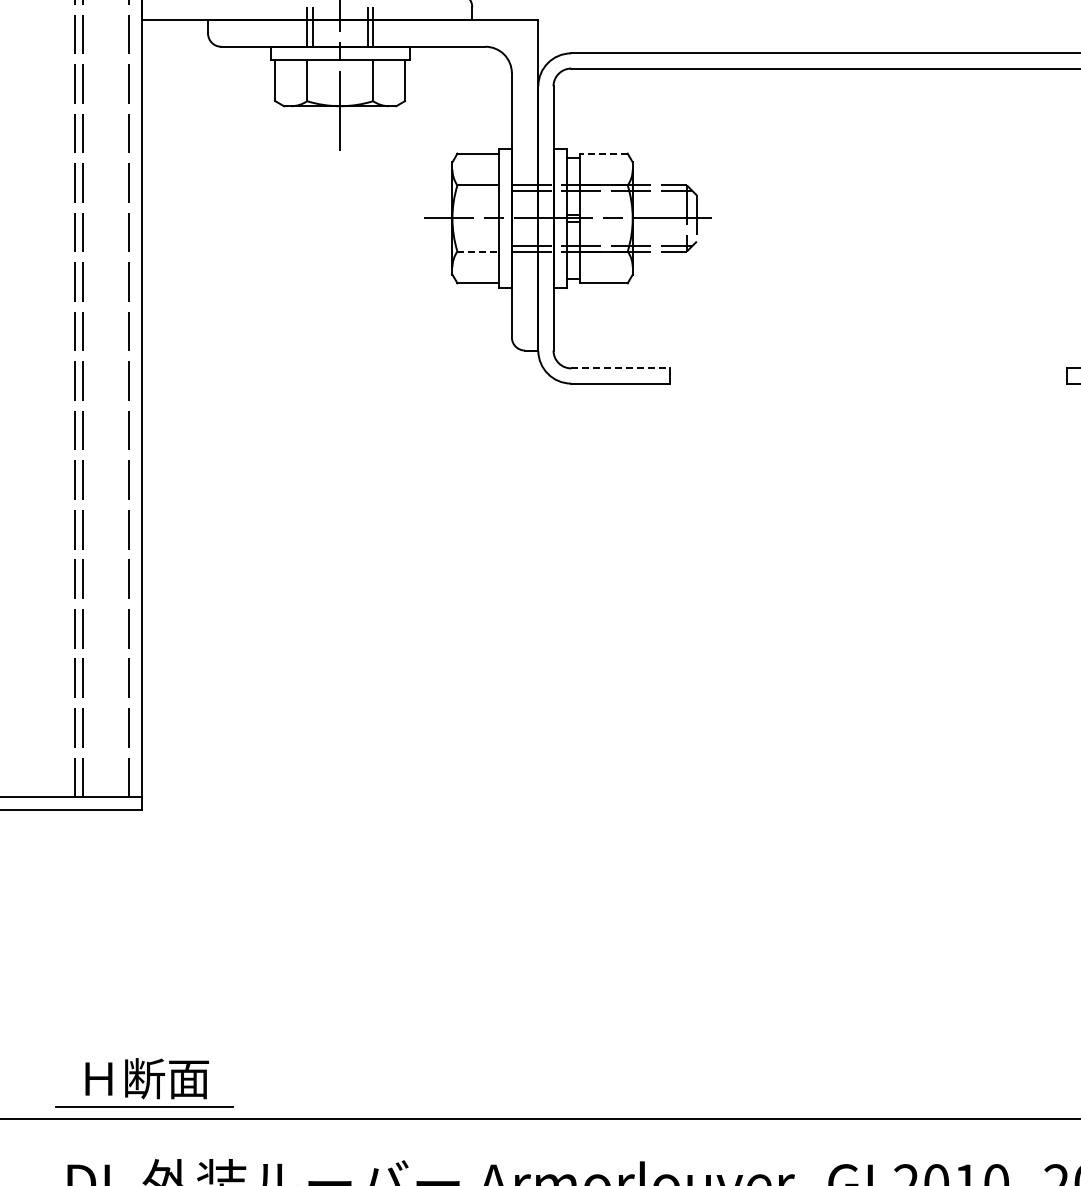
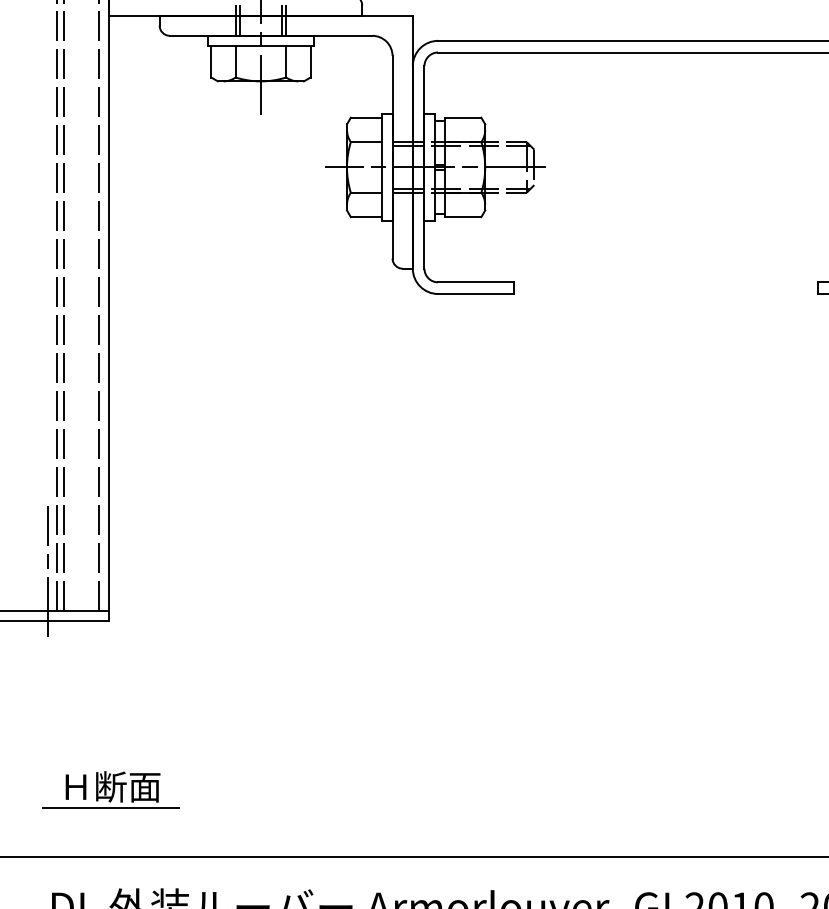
line: (603, 153) -> (462, 117), dashed -> solid
line: (478, 251) -> (366, 192), dashed -> solid
line: (620, 368) -> (475, 282), dashed -> solid
line: (62, 745) -> (48, 571), added
part: (144, 1082) -> (110, 789), moved

